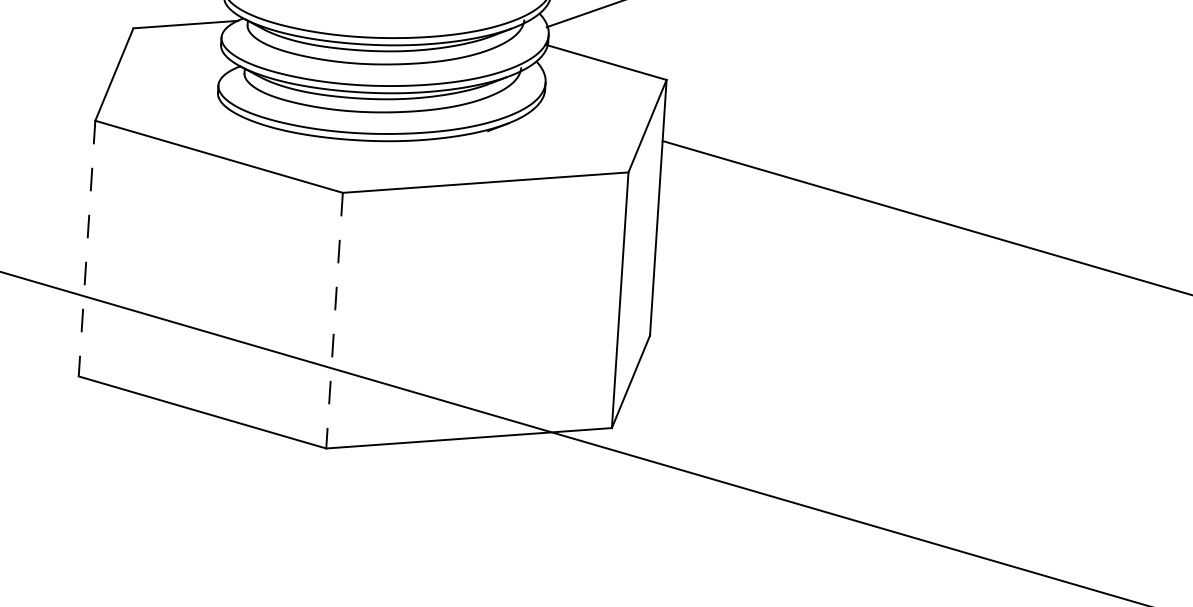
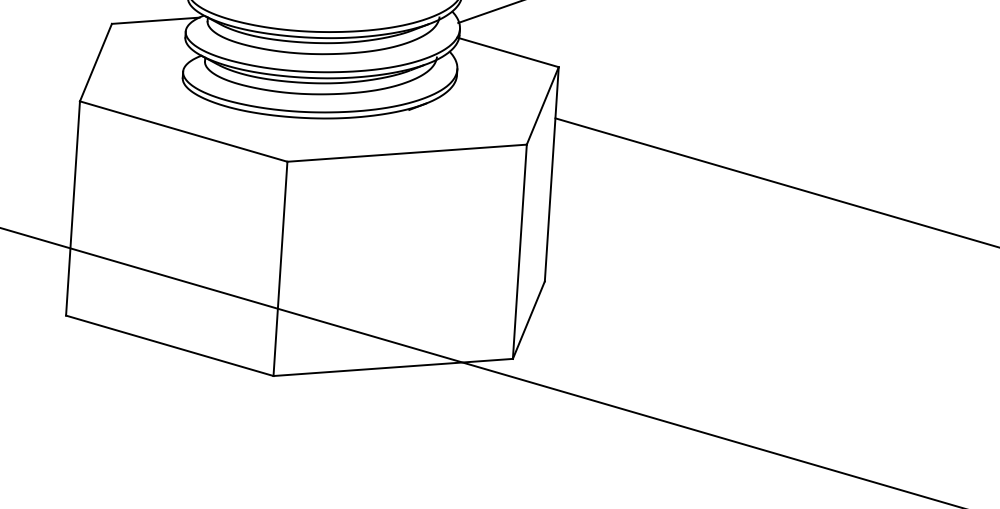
line: (87, 249) -> (73, 209), dashed -> solid
line: (334, 321) -> (280, 269), dashed -> solid

